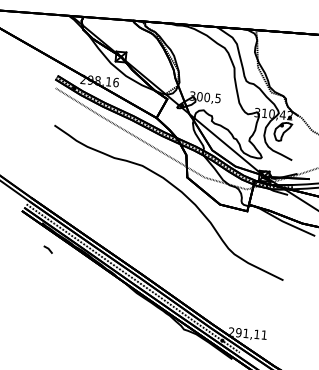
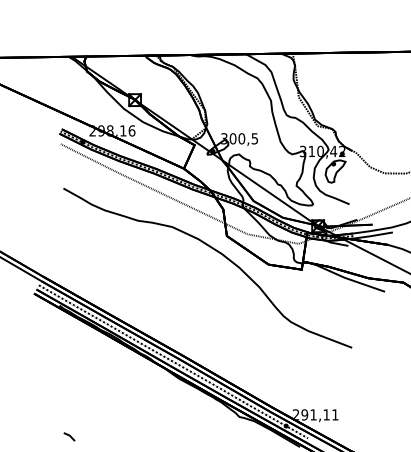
line: (48, 249) -> (69, 436), moved

